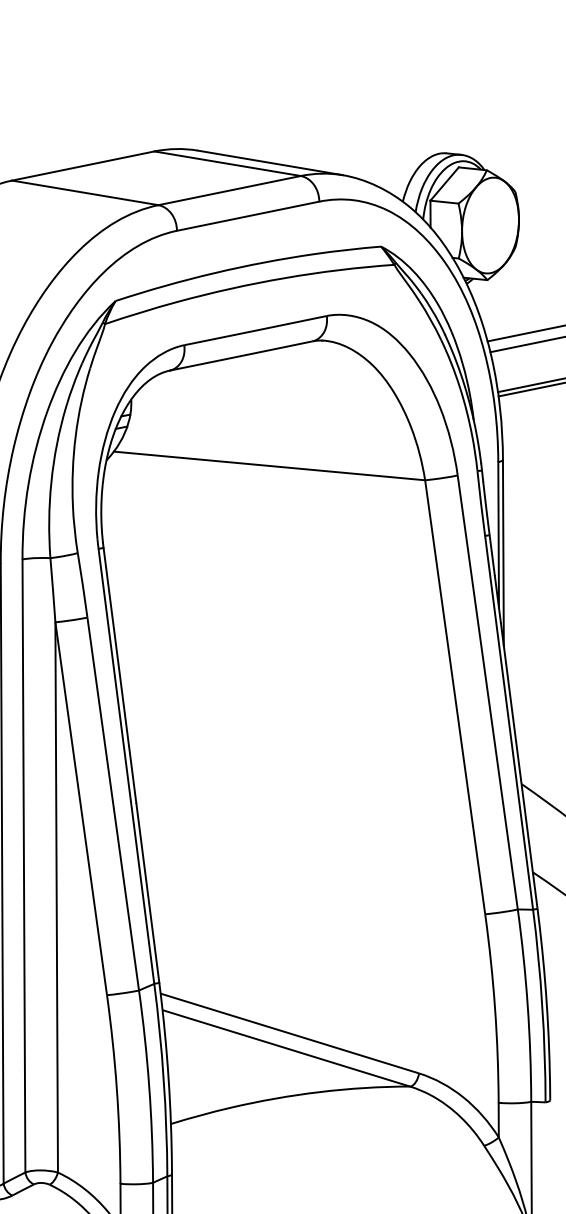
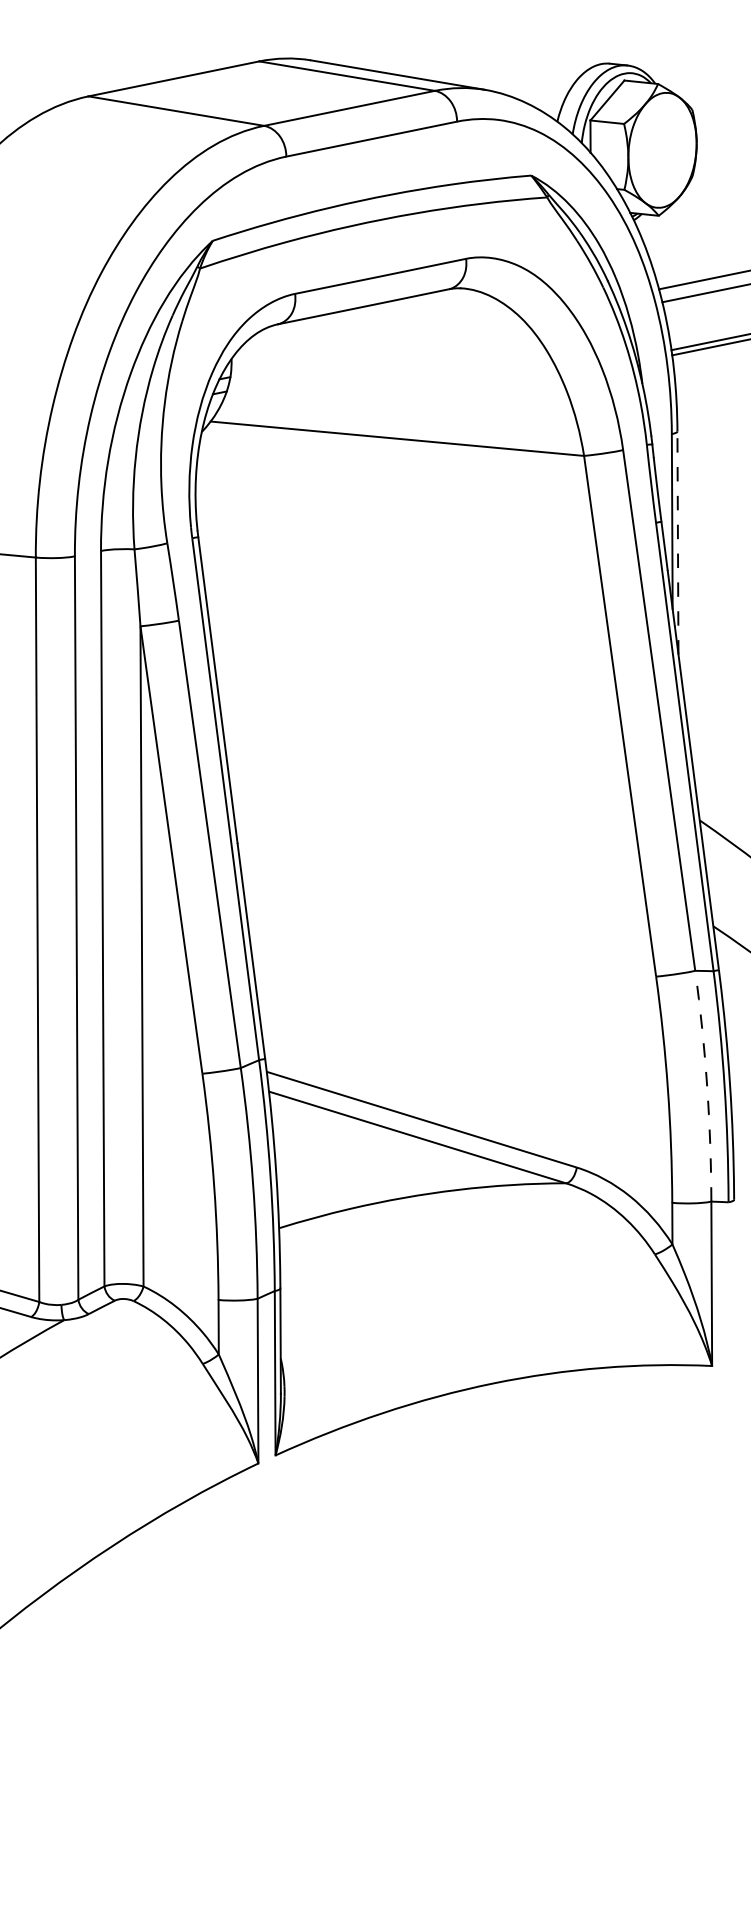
line: (503, 553) -> (677, 543), solid -> dashed
arc: (528, 1005) -> (707, 1085), solid -> dashed

